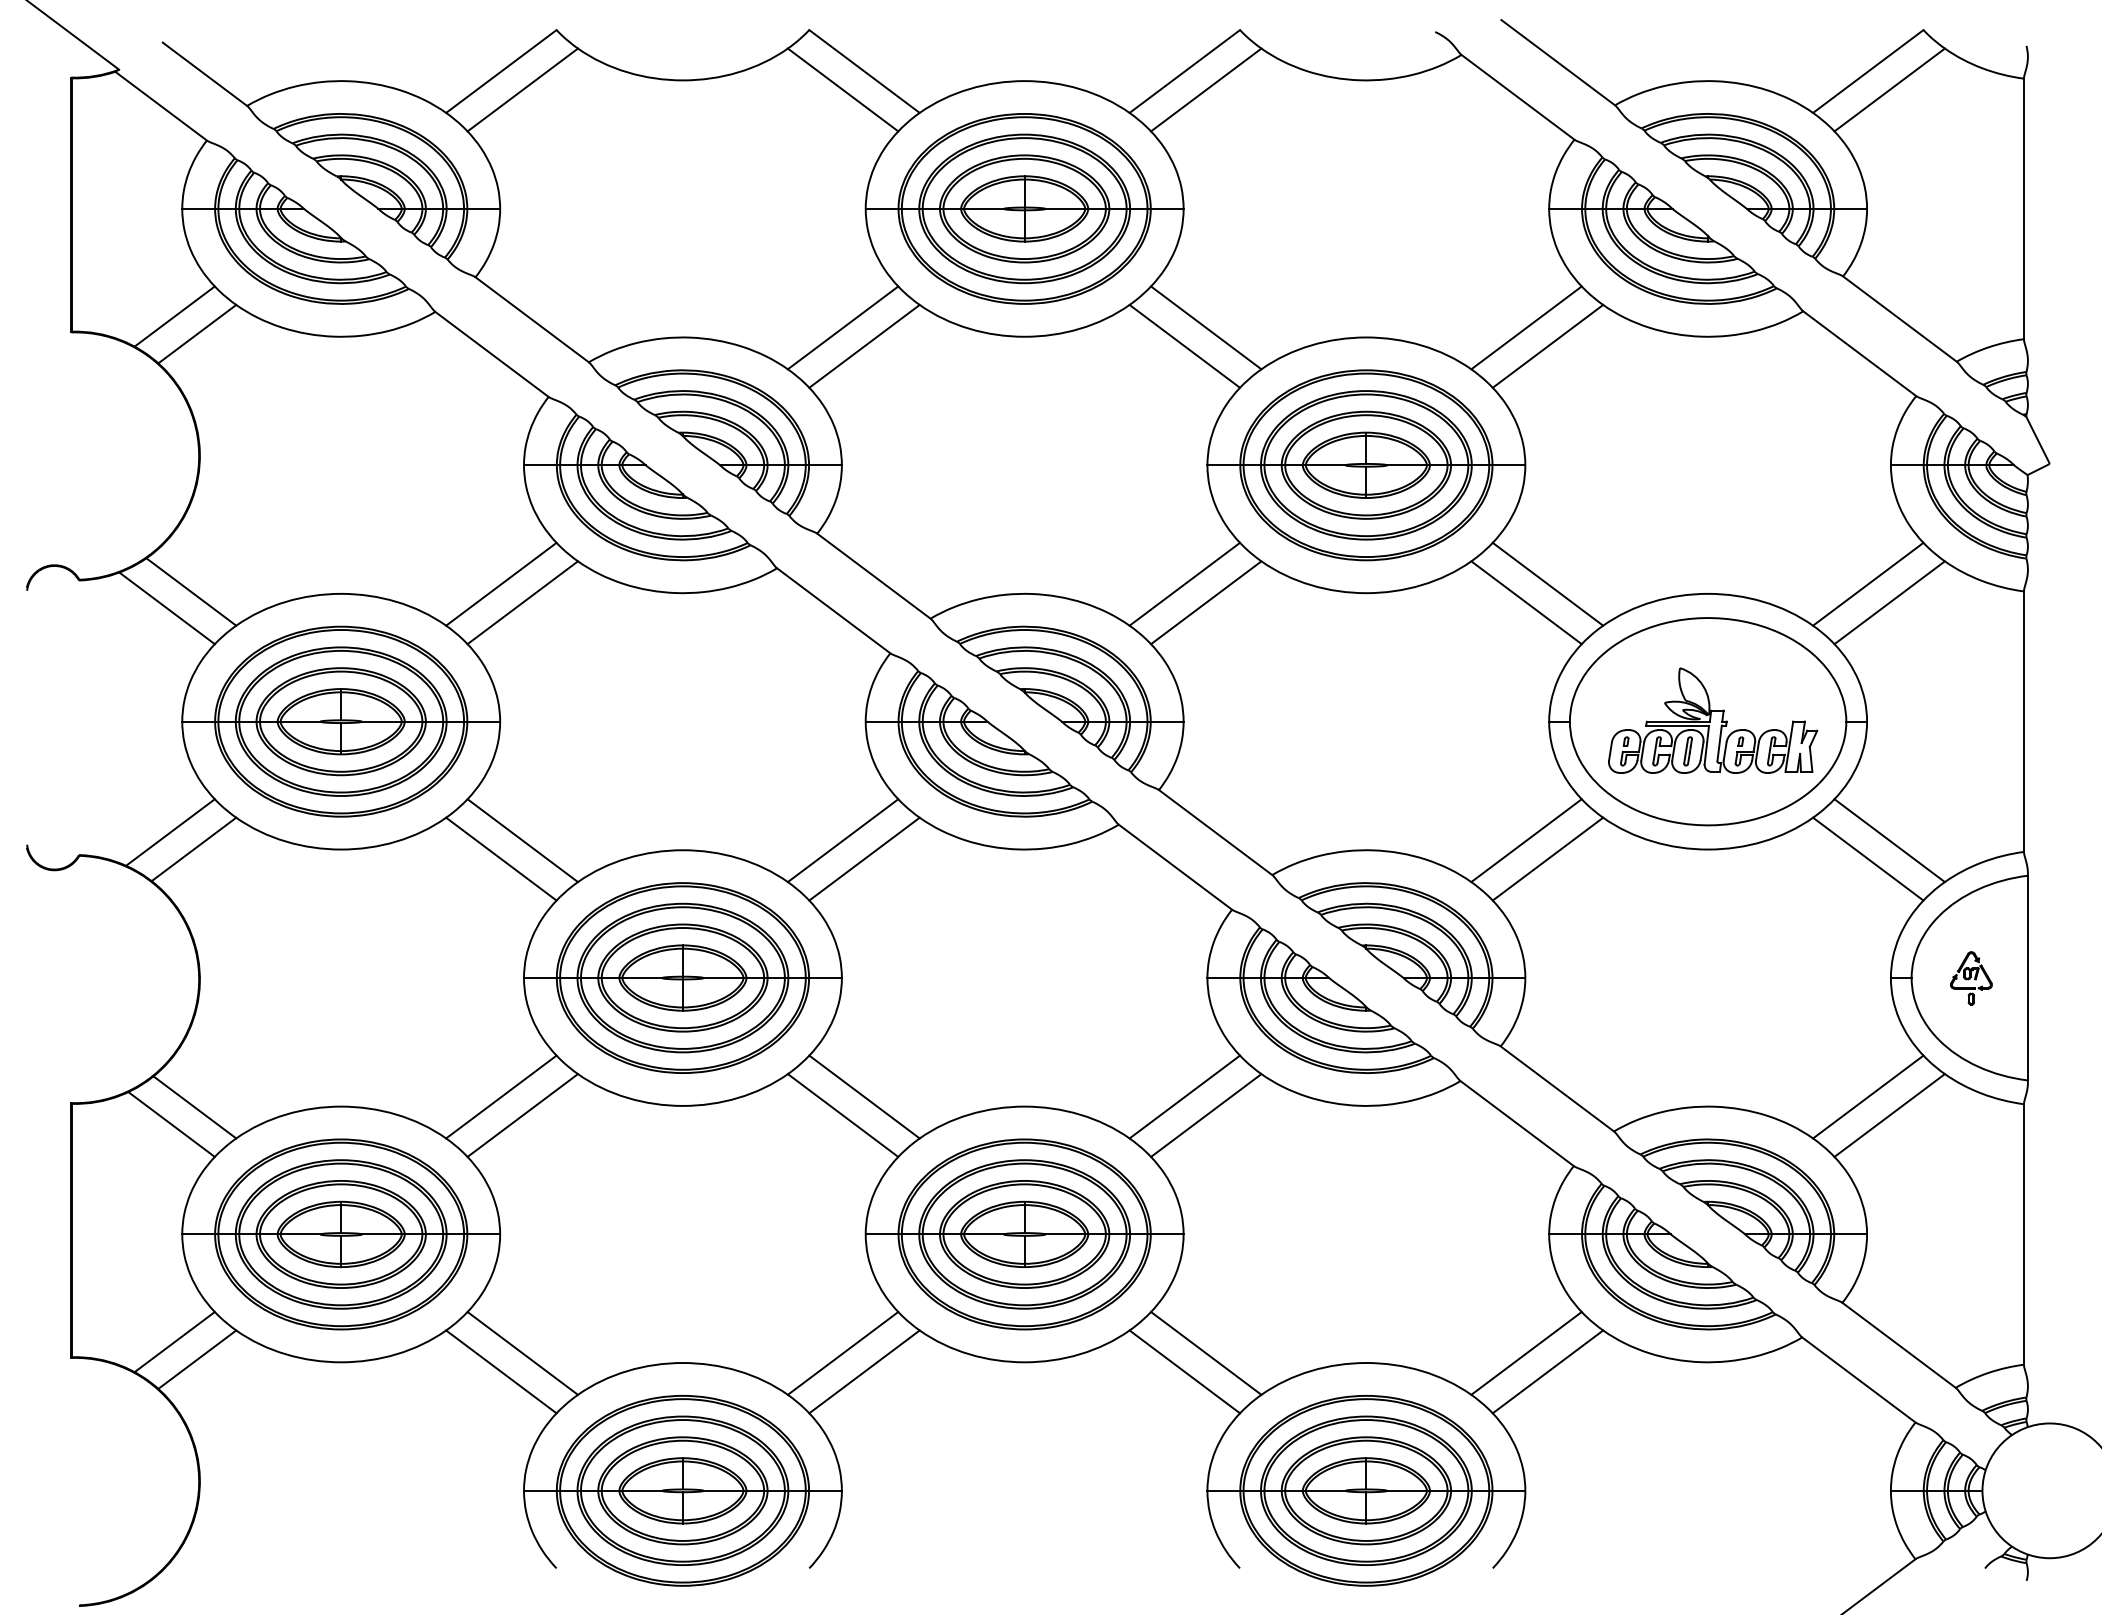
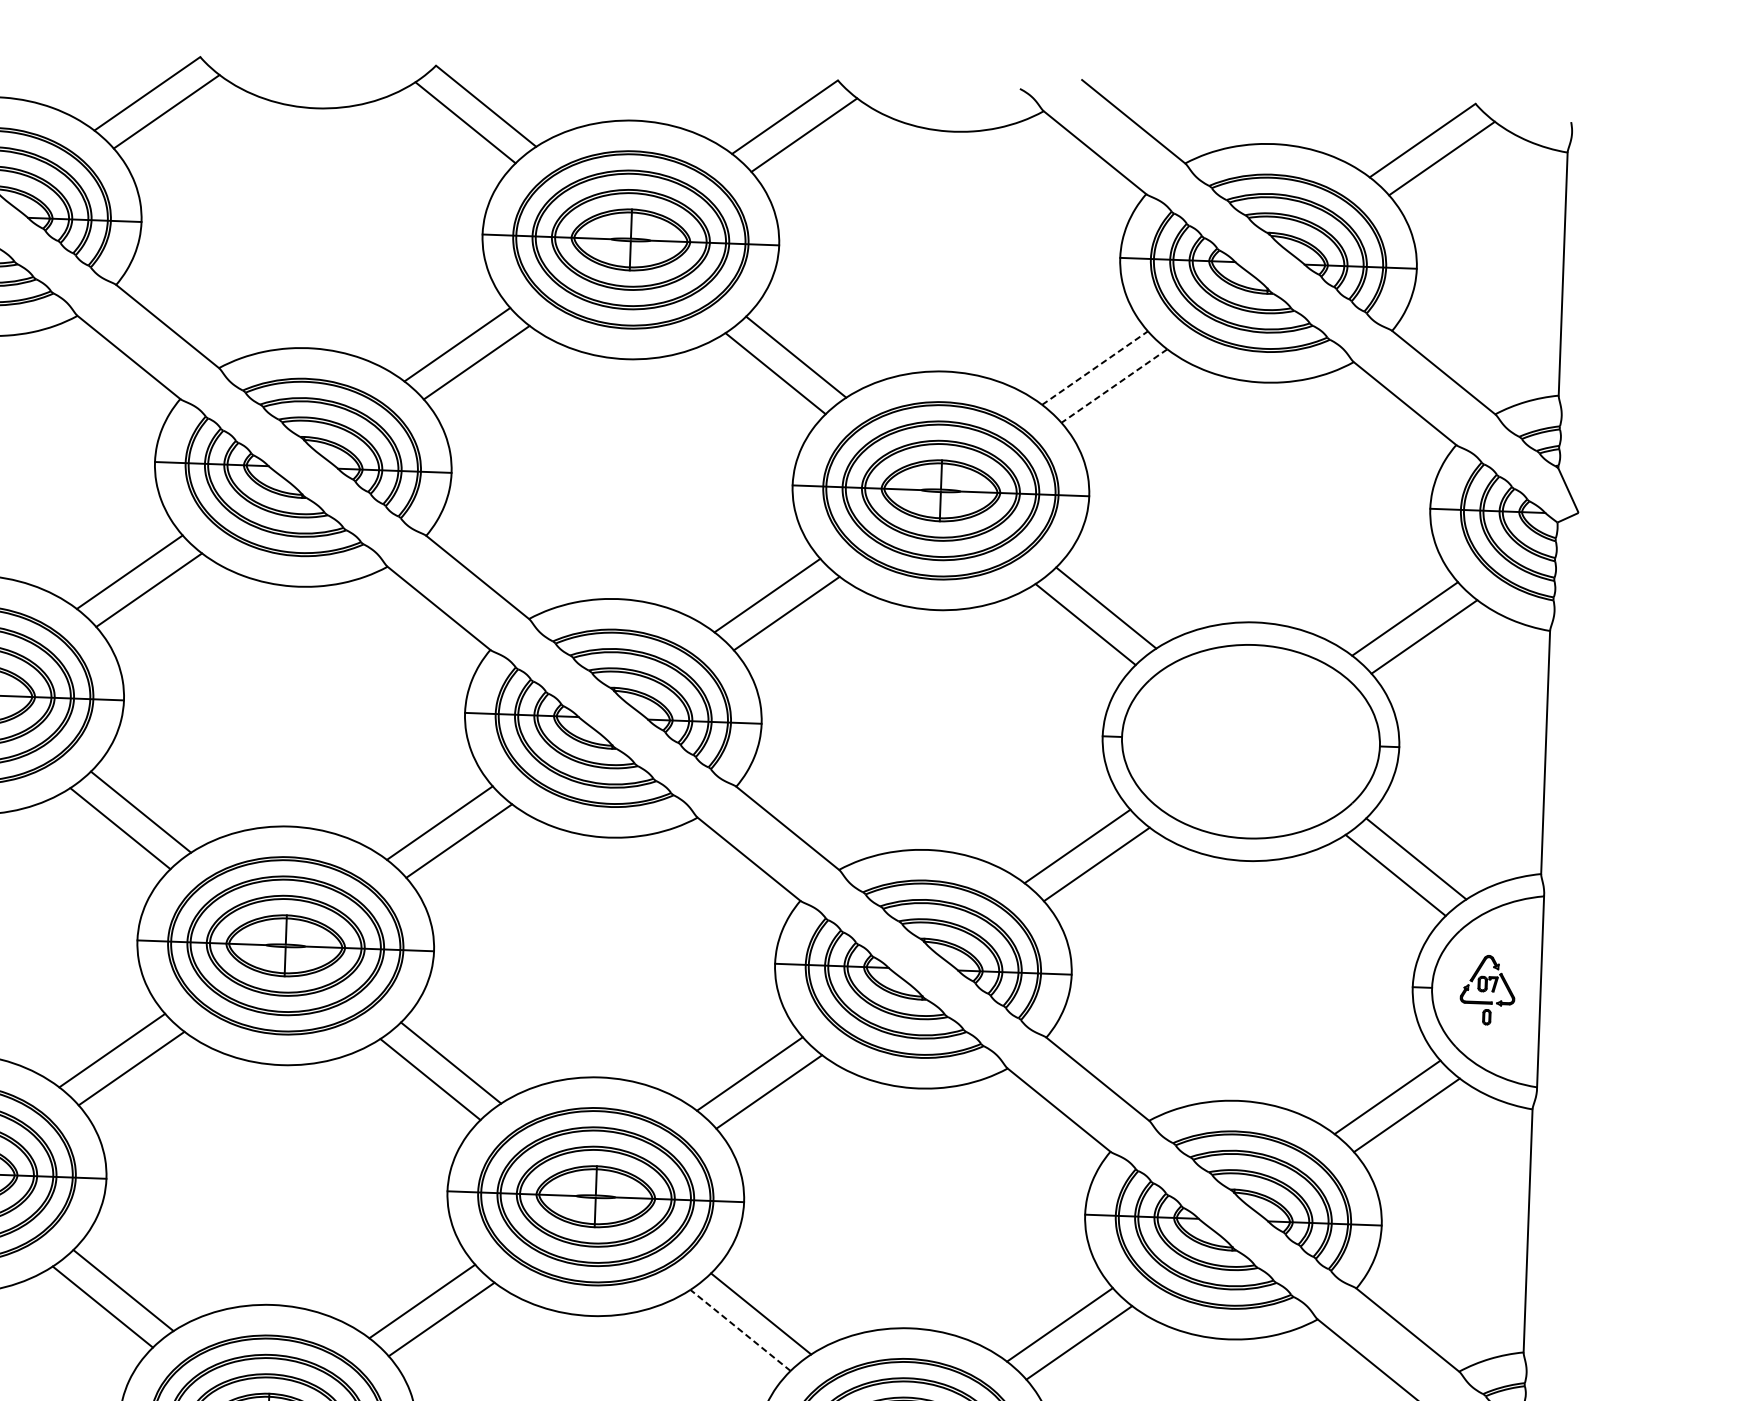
line: (1526, 327) -> (1095, 367), solid -> dashed
line: (1547, 346) -> (1113, 386), solid -> dashed
part: (1713, 720) -> (1256, 740), removed
part: (1971, 978) -> (1487, 990), size x1.4
line: (1184, 1371) -> (740, 1330), solid -> dashed

